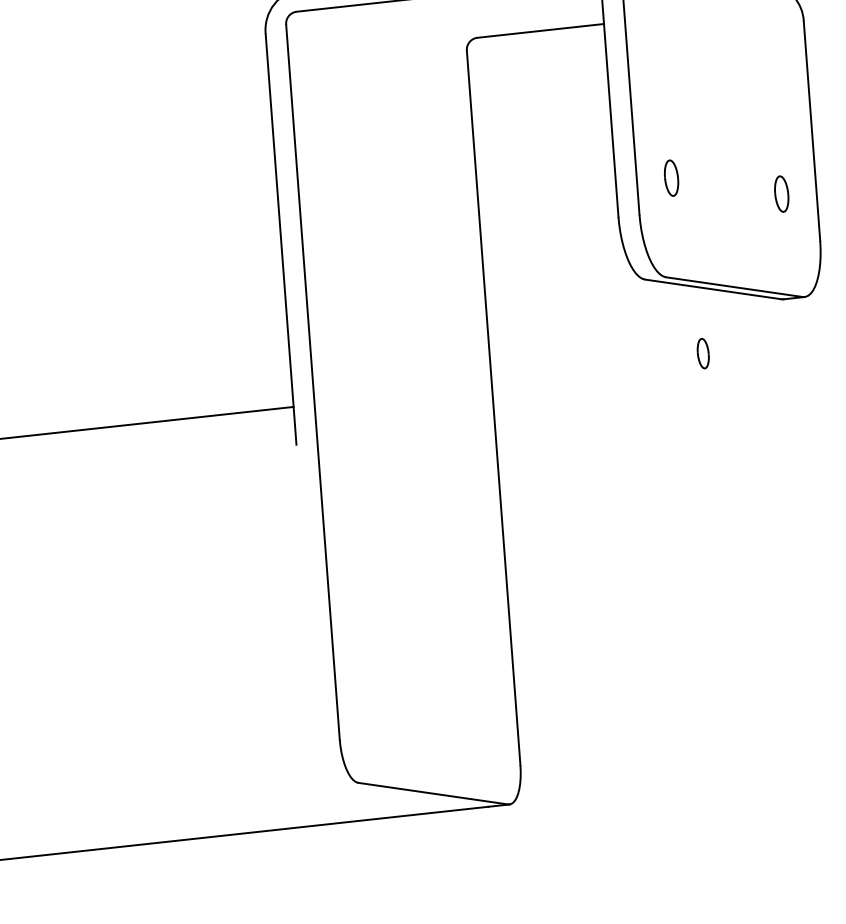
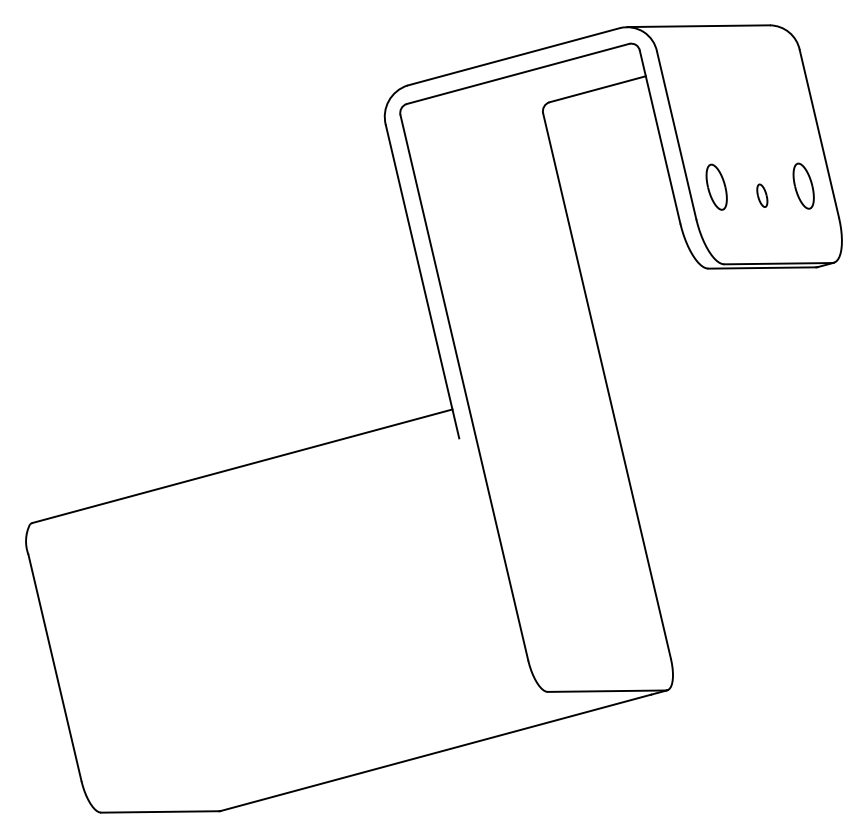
part: (671, 177) -> (716, 186), size x1.67
part: (781, 193) -> (803, 185), size x1.67
part: (703, 353) -> (762, 195), moved

